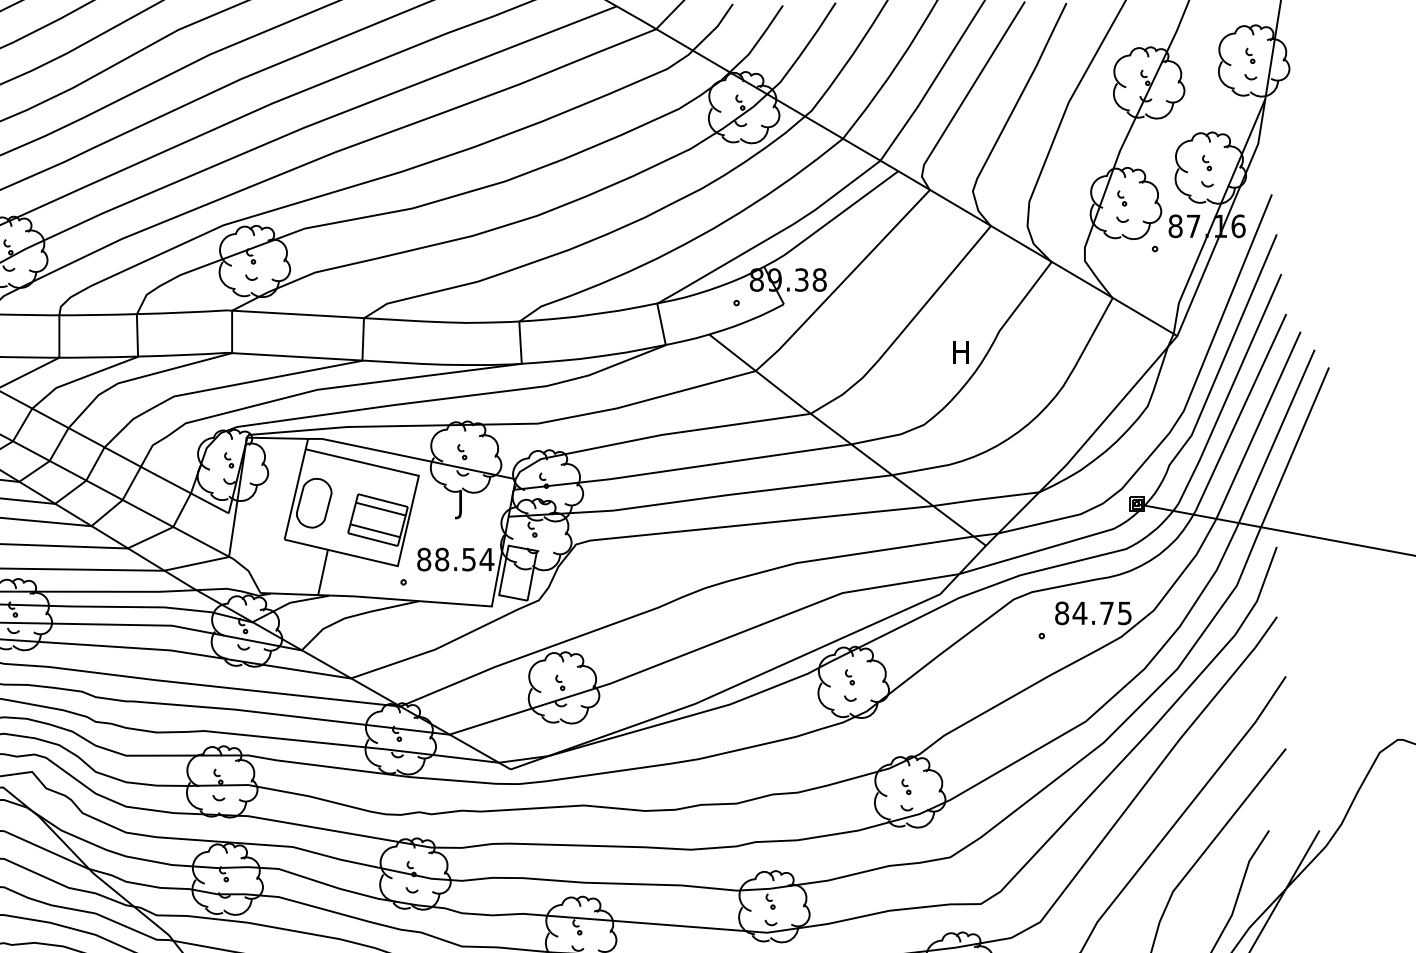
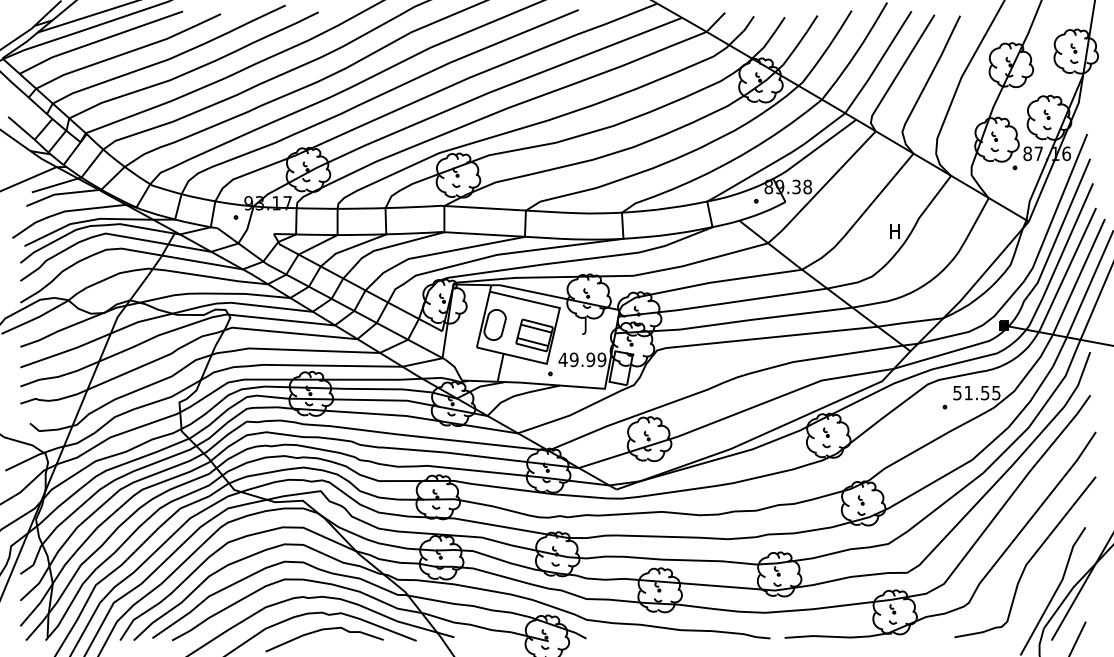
text: (455, 559) -> (582, 359), 88.54 -> 49.99
text: (1084, 612) -> (971, 392), 84.75 -> 51.55

